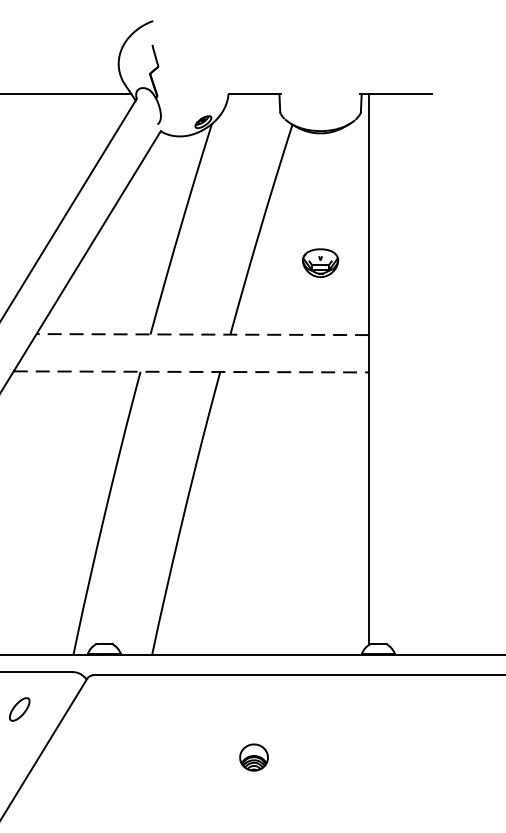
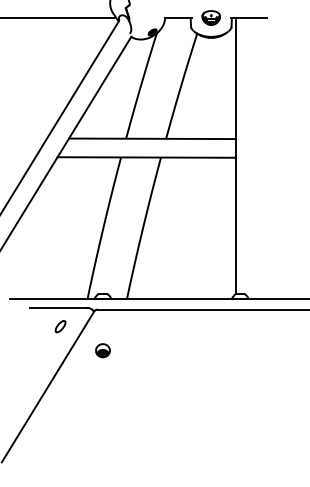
part: (318, 262) -> (210, 17), moved
line: (201, 333) -> (151, 138), dashed -> solid
line: (193, 371) -> (147, 157), dashed -> solid
part: (253, 757) -> (102, 350), moved

